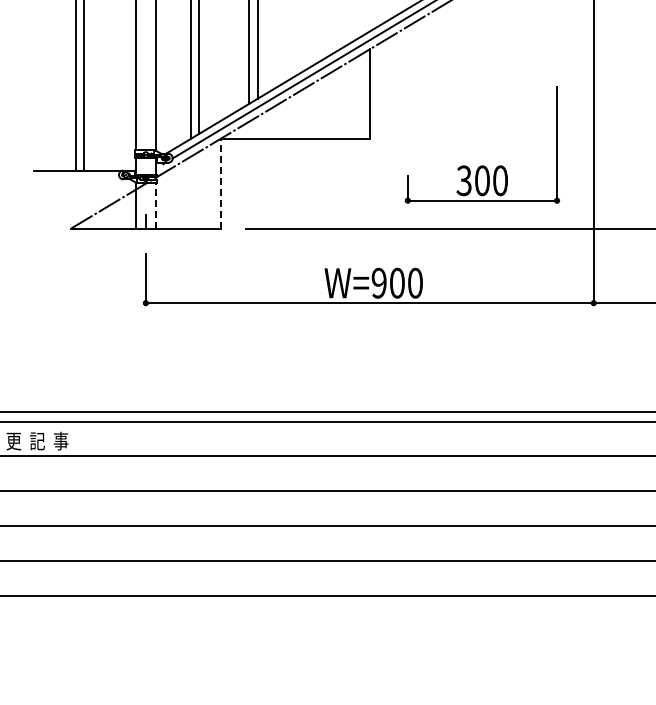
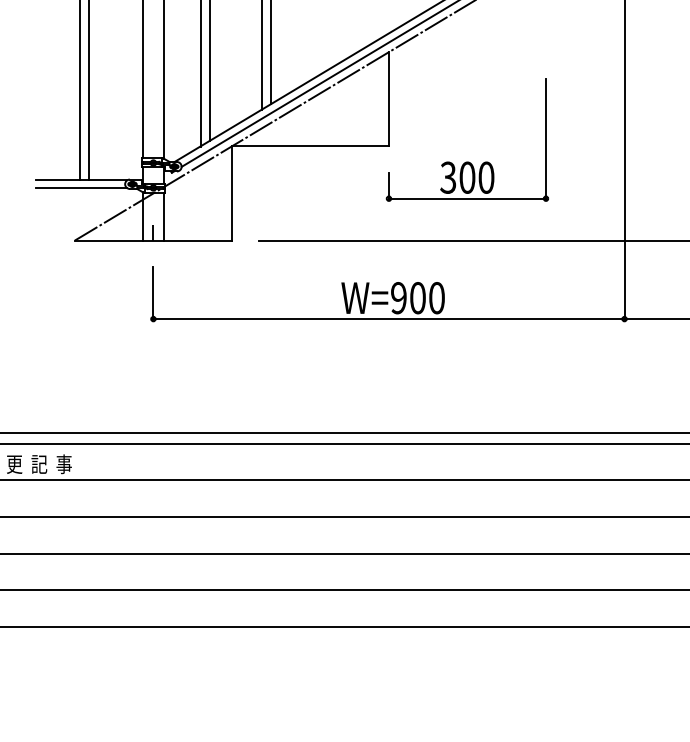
part: (481, 165) -> (466, 161), moved
line: (77, 178) -> (81, 187), added
line: (220, 183) -> (231, 193), dashed -> solid
line: (155, 205) -> (163, 216), dashed -> solid

